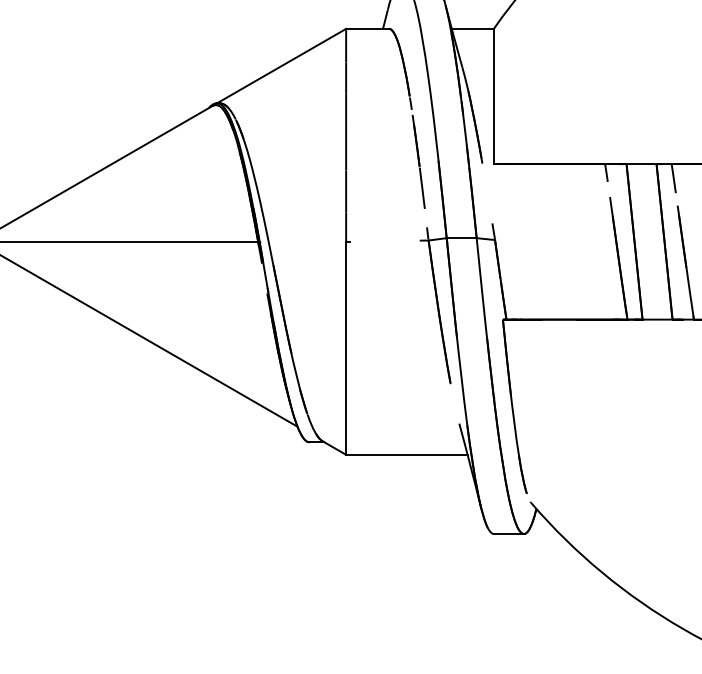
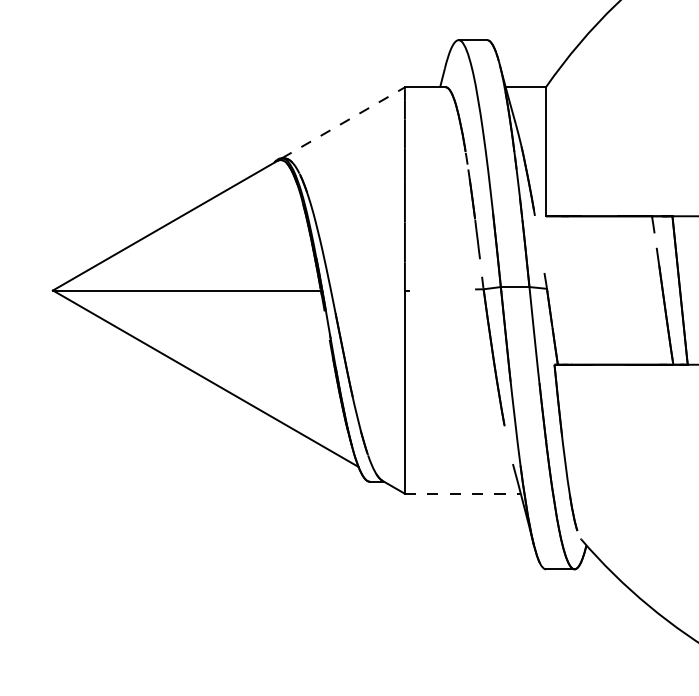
line: (281, 65) -> (343, 122), solid -> dashed
line: (406, 454) -> (462, 493), solid -> dashed

